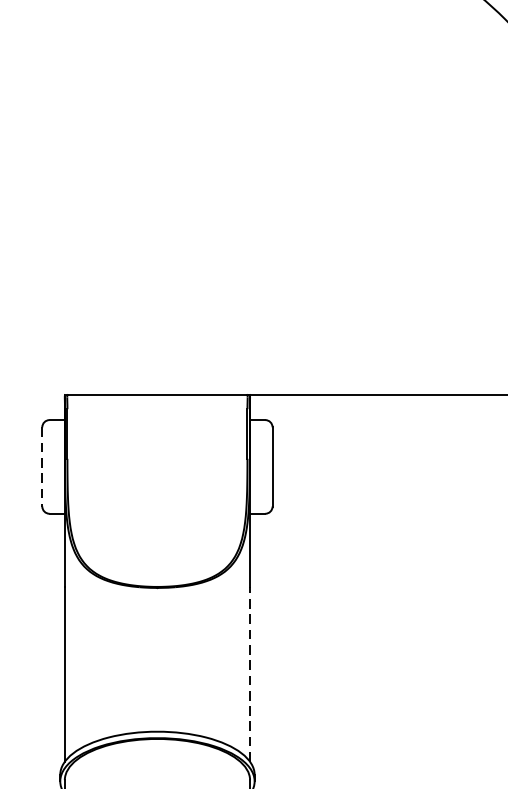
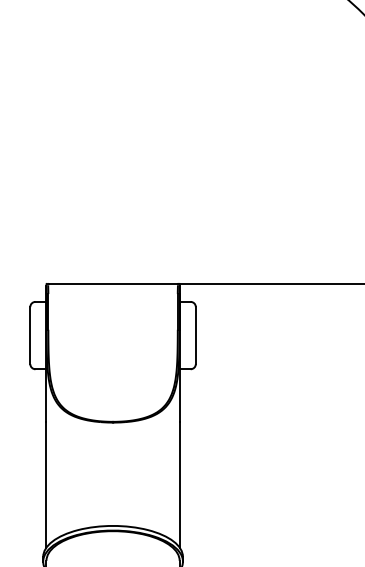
line: (42, 468) -> (30, 336), dashed -> solid
line: (249, 674) -> (179, 484), dashed -> solid

